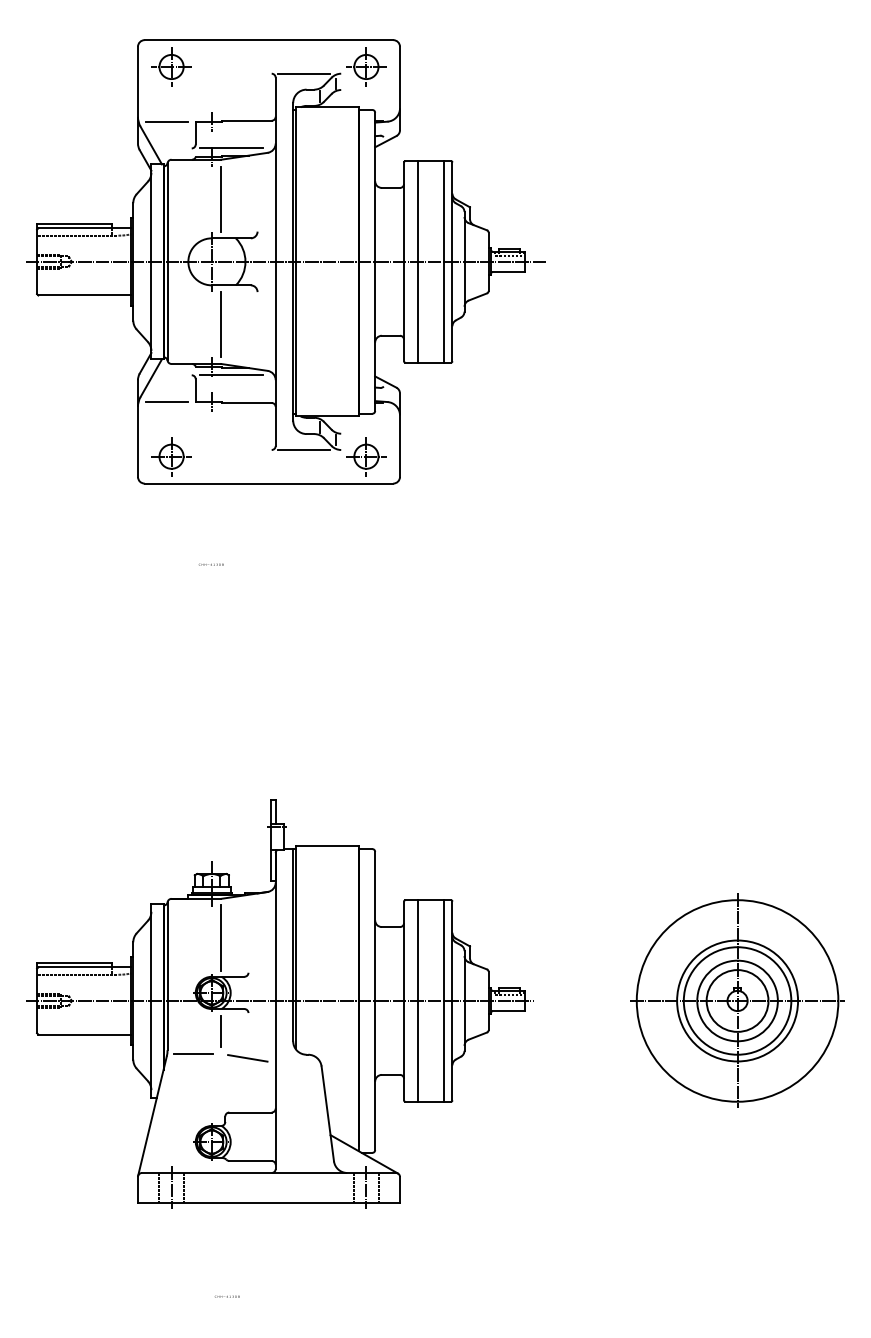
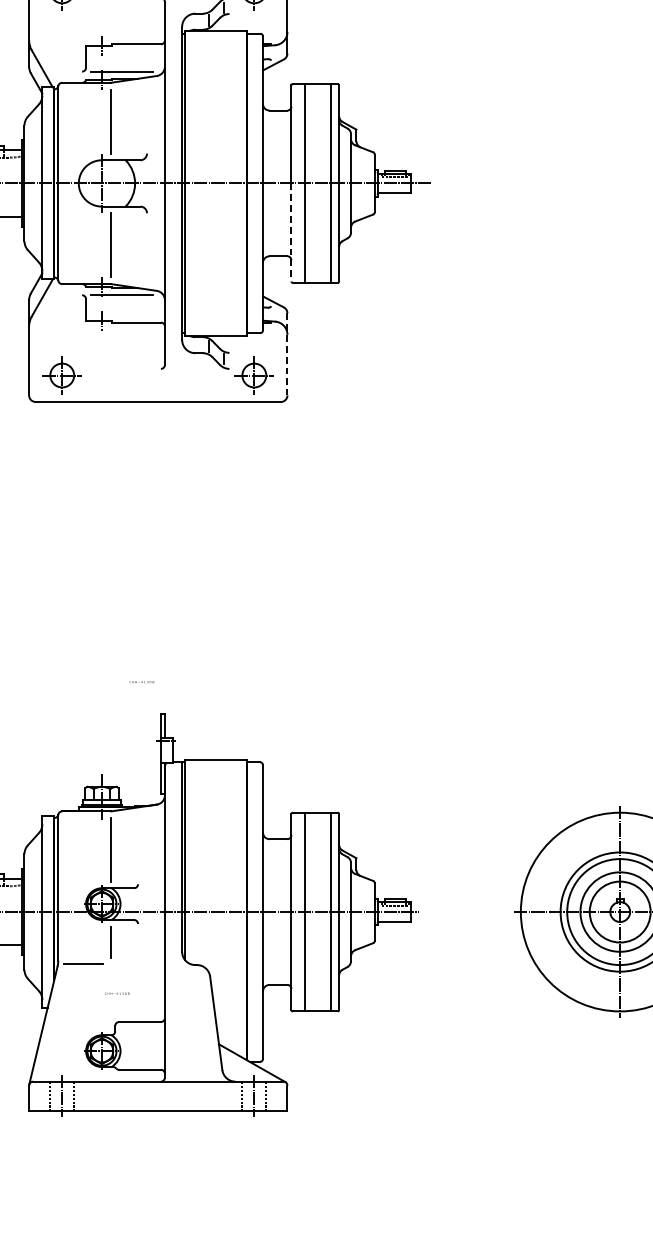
line: (167, 122) -> (58, 46), removed
line: (404, 311) -> (291, 232), solid -> dashed
line: (167, 401) -> (58, 321), removed
line: (400, 435) -> (287, 354), solid -> dashed
line: (304, 450) -> (193, 369), removed
text: (210, 564) -> (141, 681), moved
line: (247, 1058) -> (137, 968), removed
text: (226, 1296) -> (116, 993), moved

